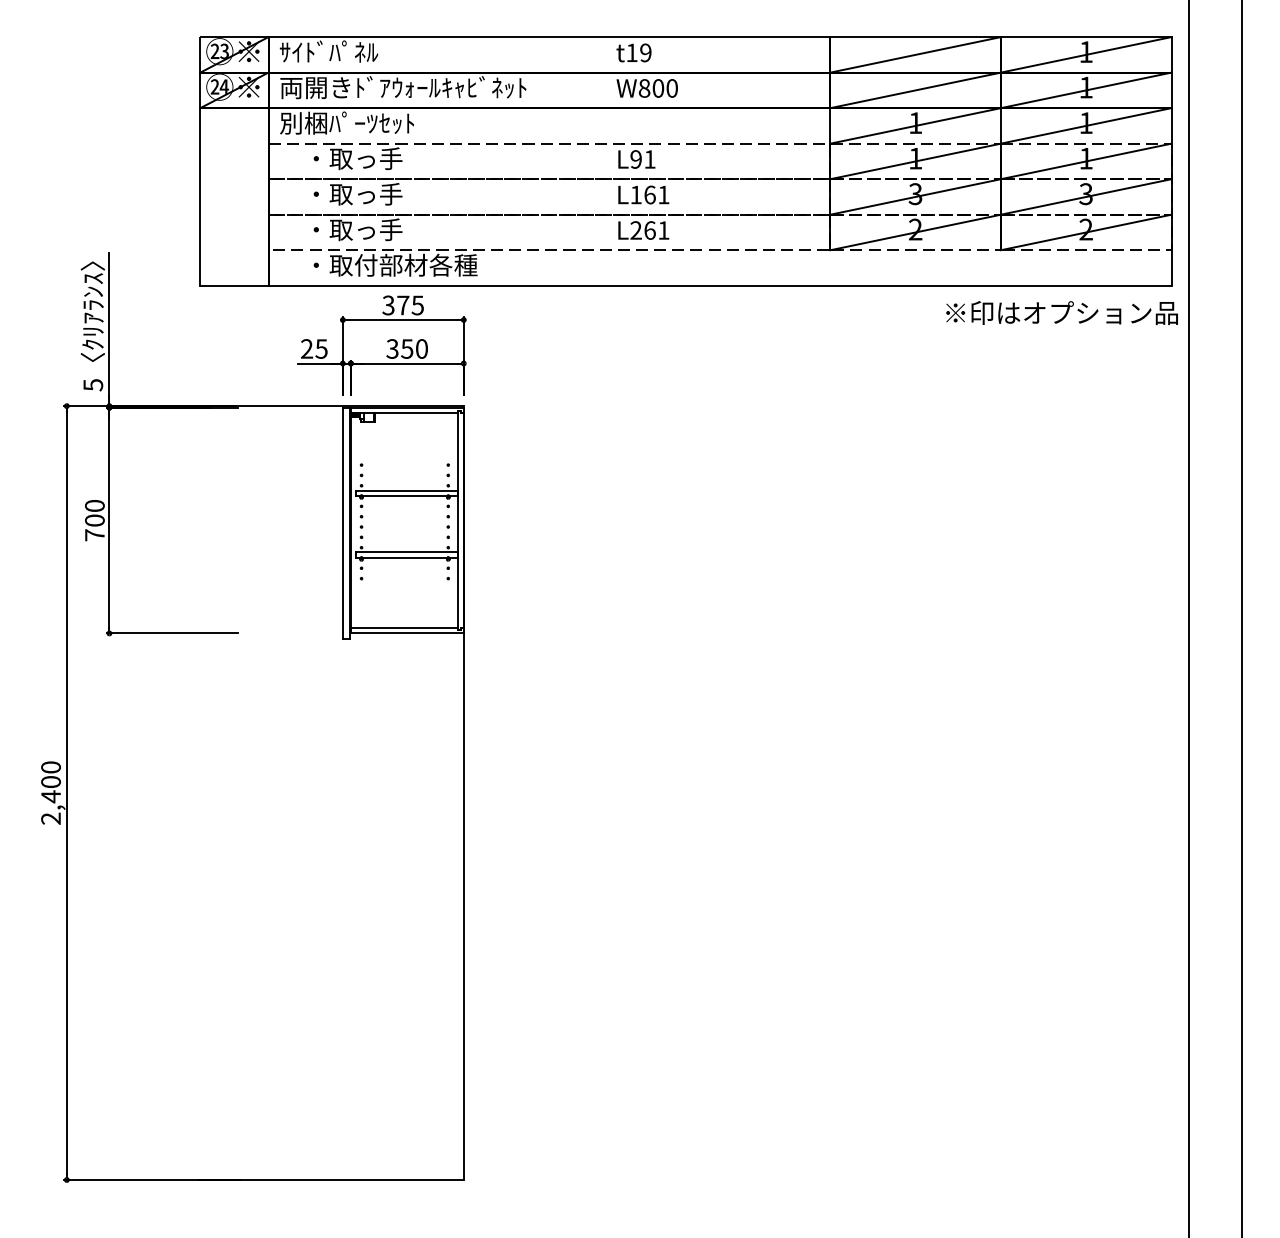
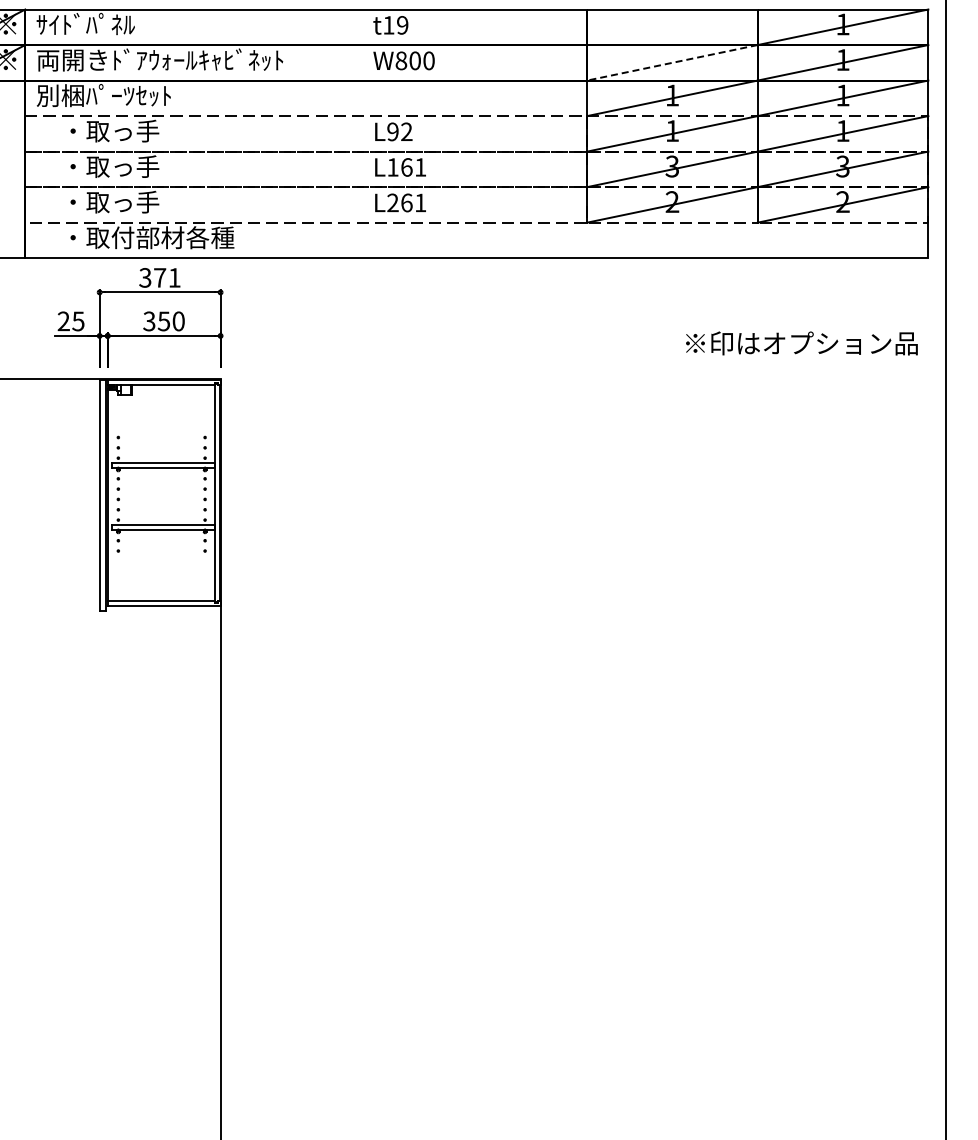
line: (915, 54) -> (672, 26), removed
line: (915, 90) -> (672, 62), solid -> dashed
text: (649, 159) -> (406, 131), L91 -> L92
text: (417, 305) -> (174, 277), 375 -> 371
text: (1061, 312) -> (801, 342), moved

